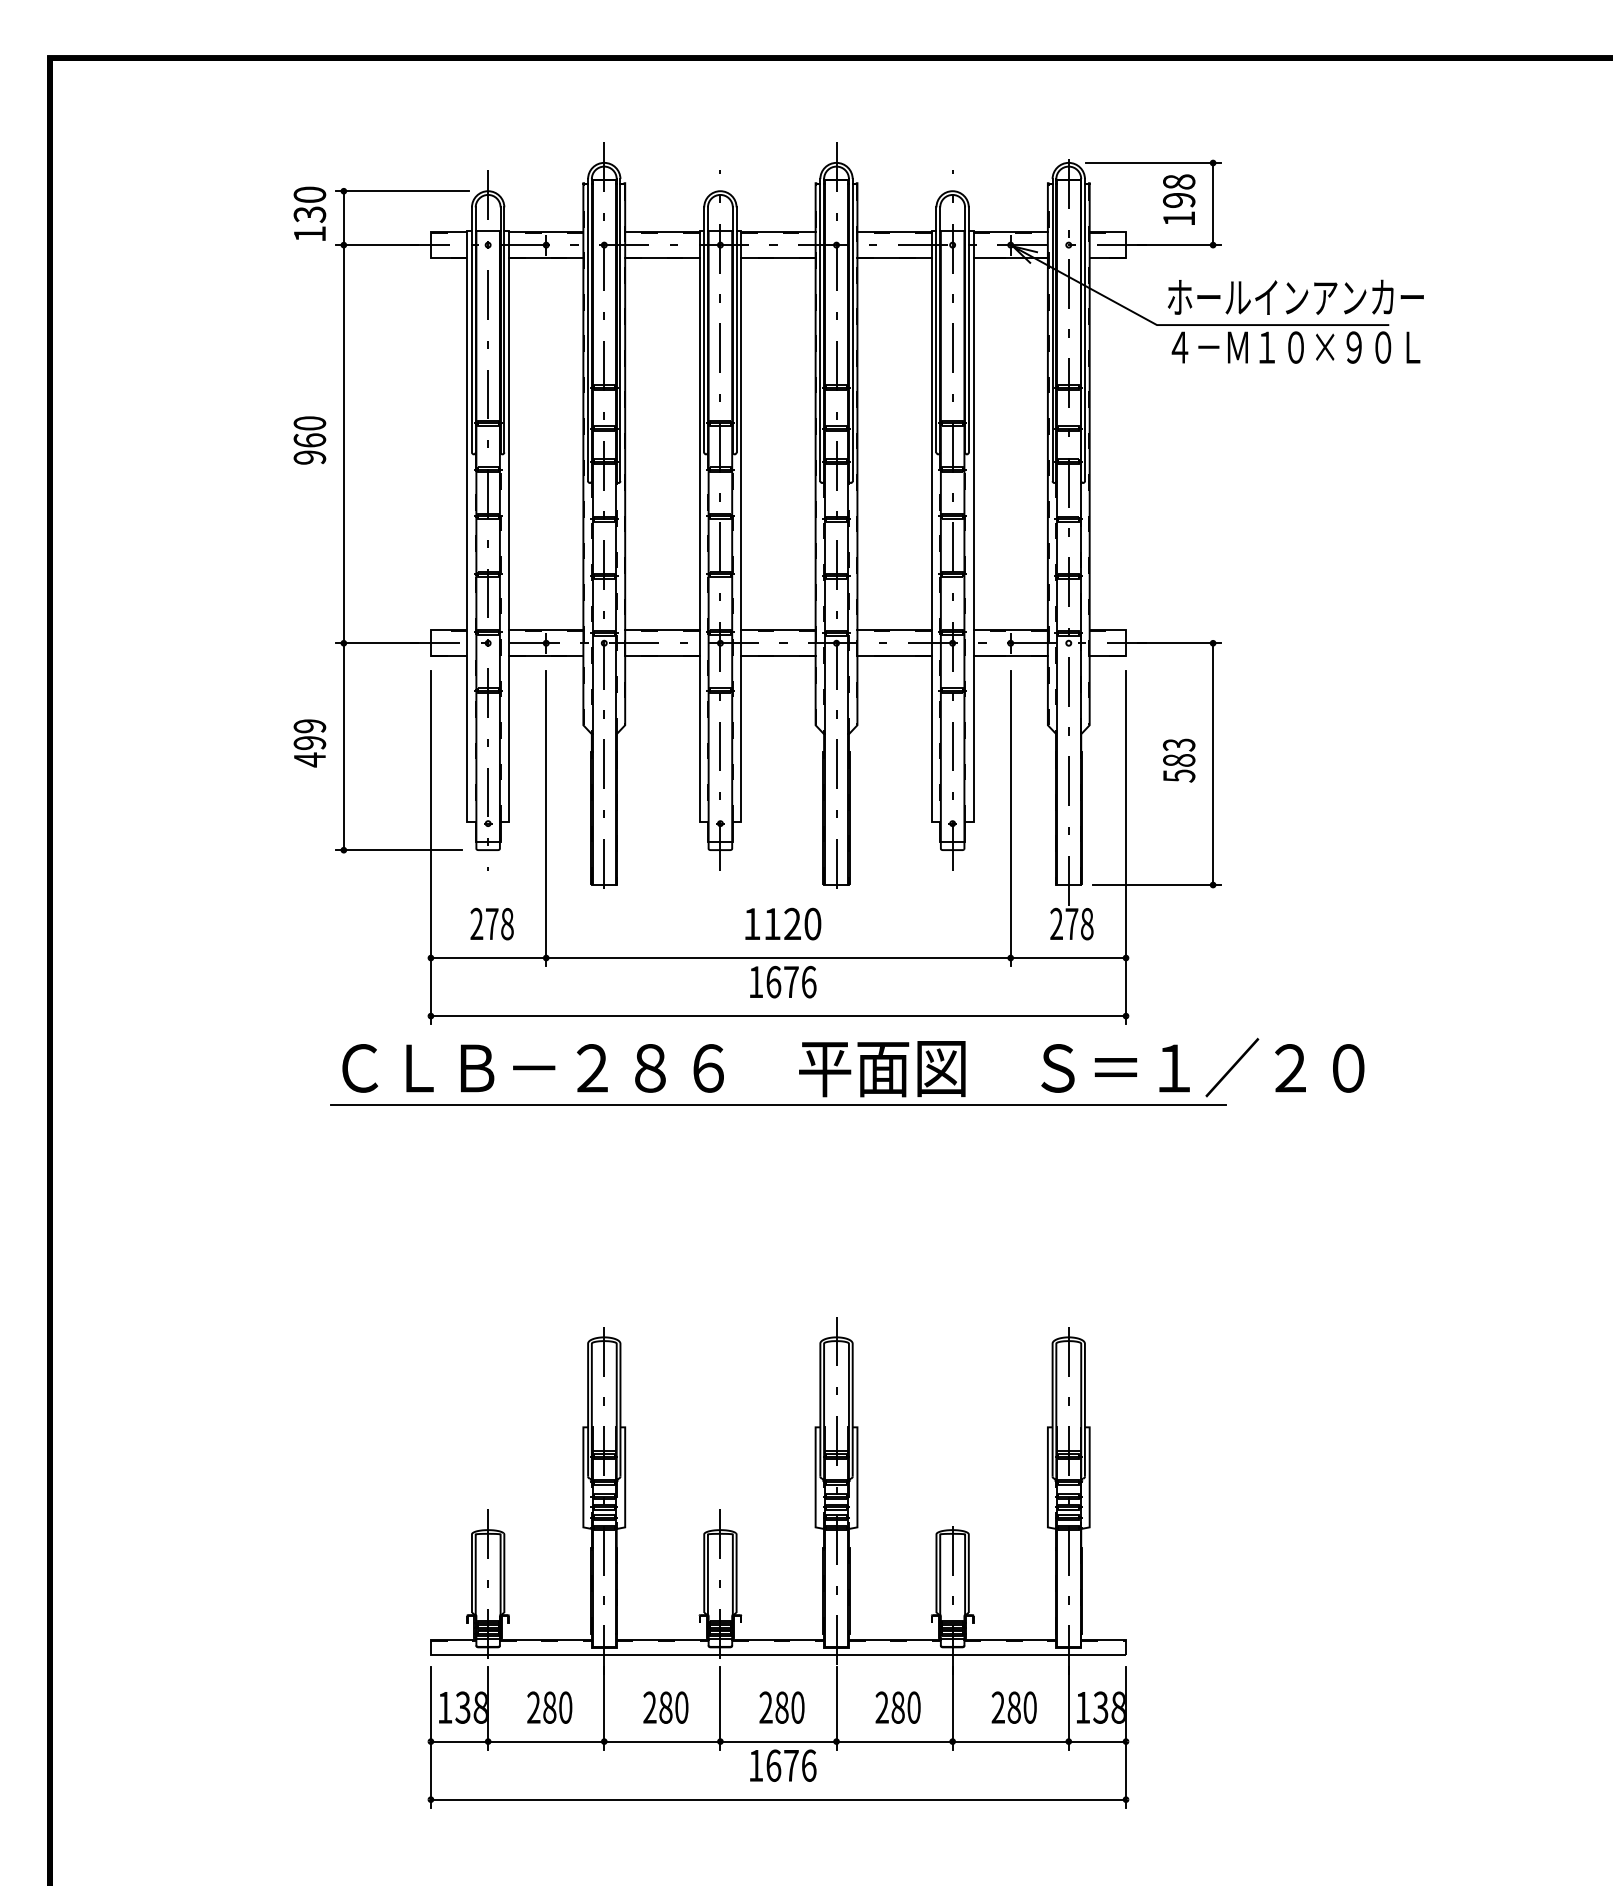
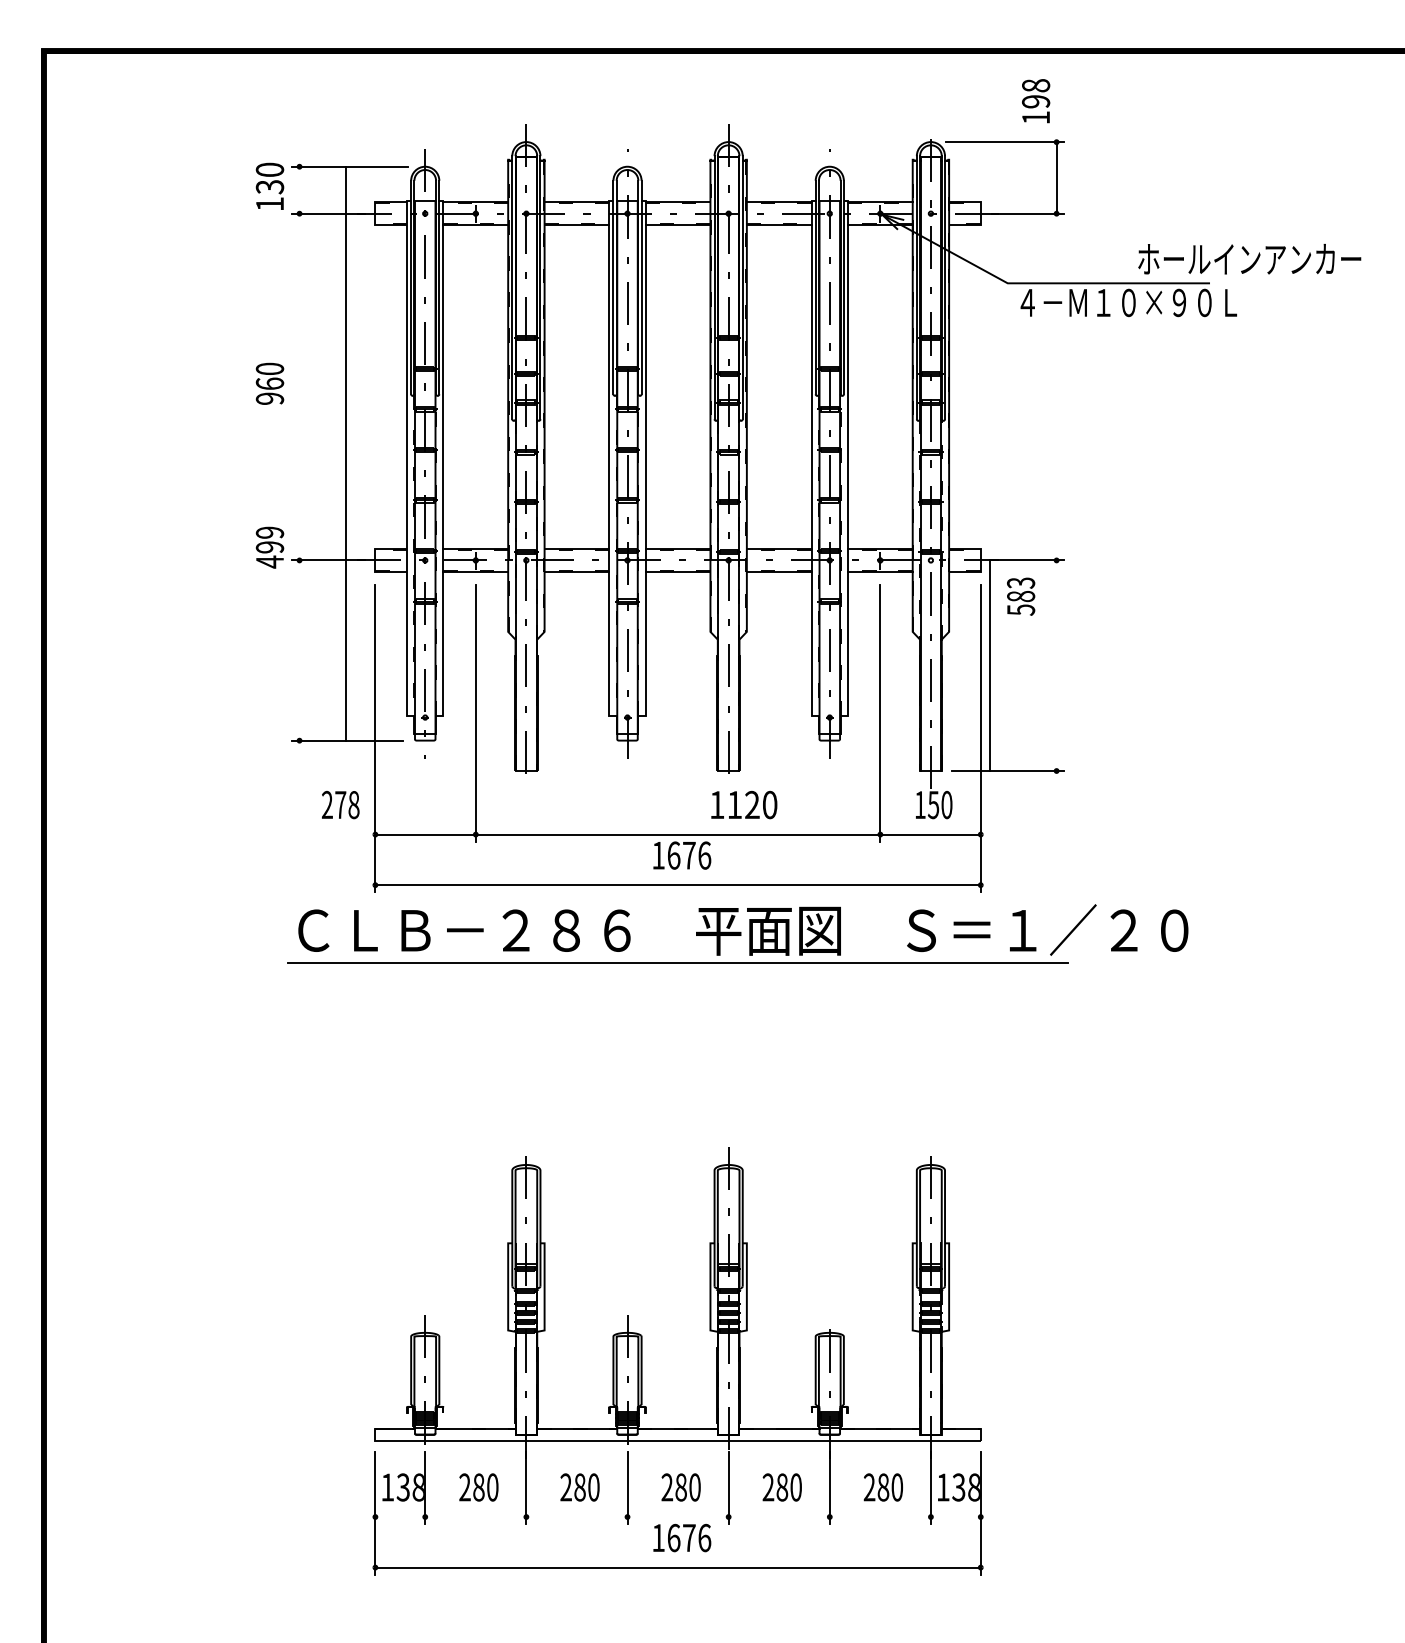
text: (1179, 200) -> (1036, 101), moved
text: (1295, 297) -> (1249, 259), moved
line: (343, 520) -> (345, 453), moved
text: (309, 743) -> (269, 547), moved
text: (1179, 760) -> (1021, 596), moved
line: (1212, 763) -> (989, 665), moved
text: (783, 923) -> (744, 804), moved
text: (1071, 923) -> (933, 804), 278 -> 150
text: (491, 924) -> (340, 805), moved
line: (777, 1742) -> (677, 1517), removed

